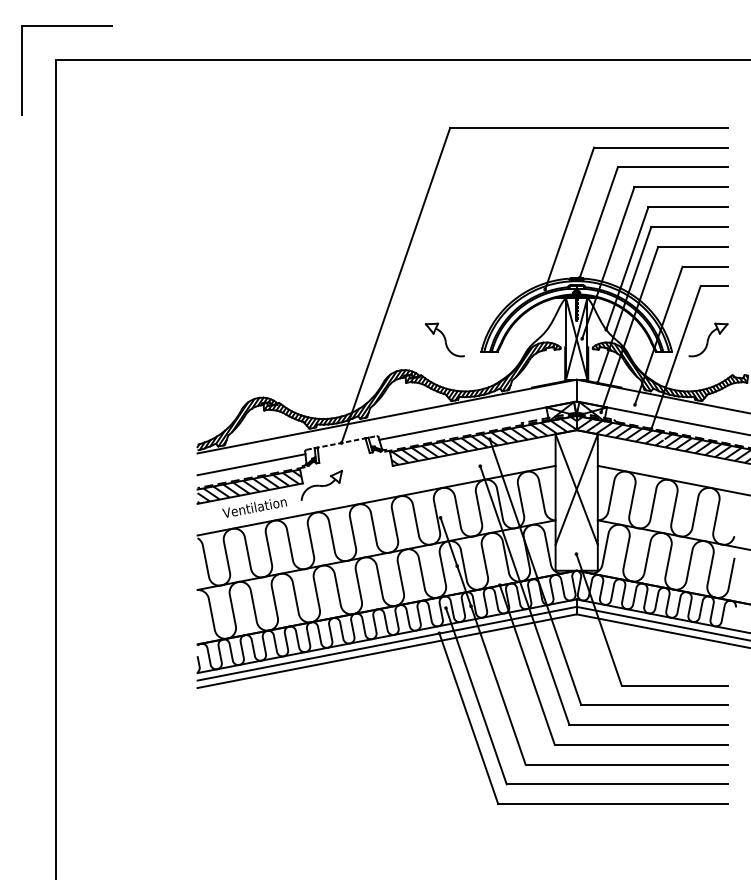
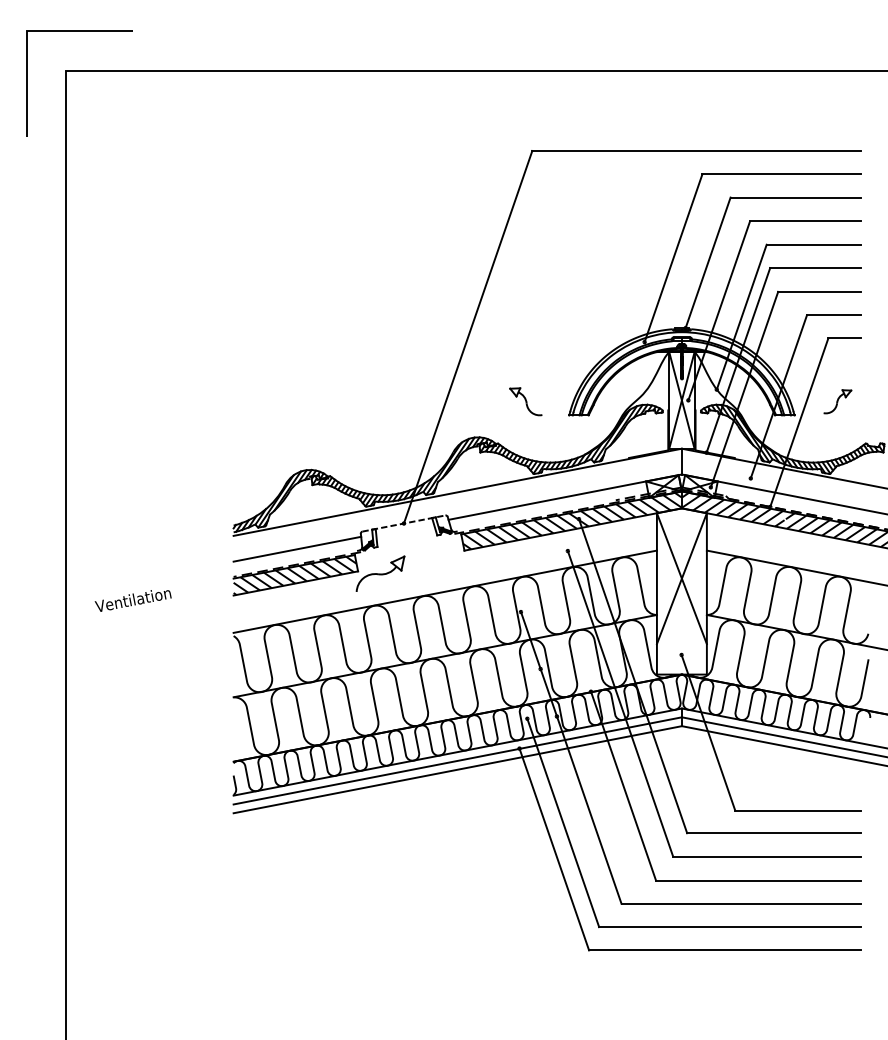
part: (444, 339) -> (525, 401), size x0.7
part: (708, 339) -> (837, 401), size x0.6
text: (254, 508) -> (133, 600), moved

